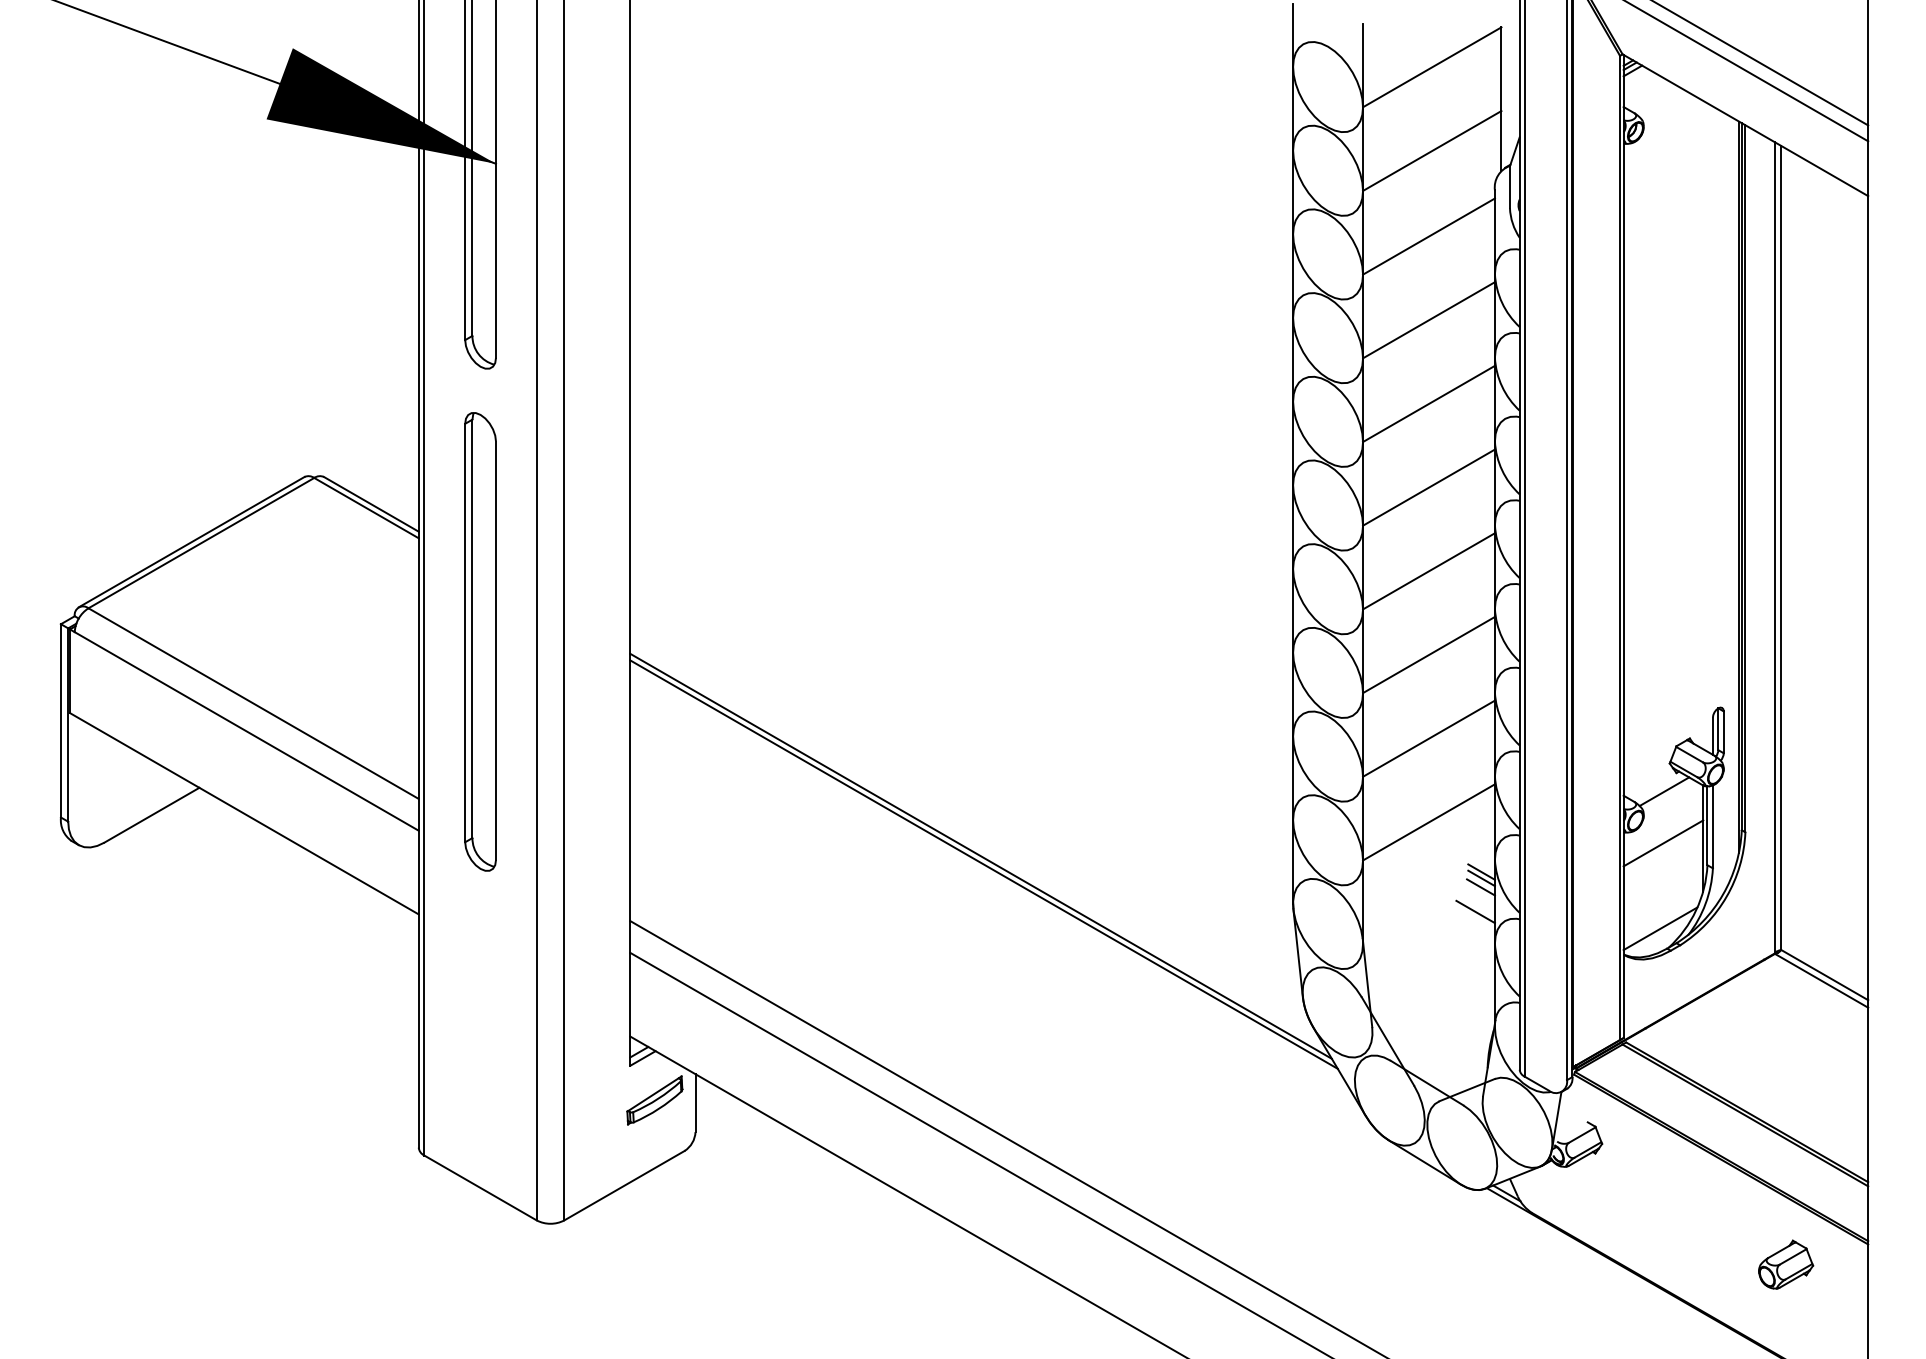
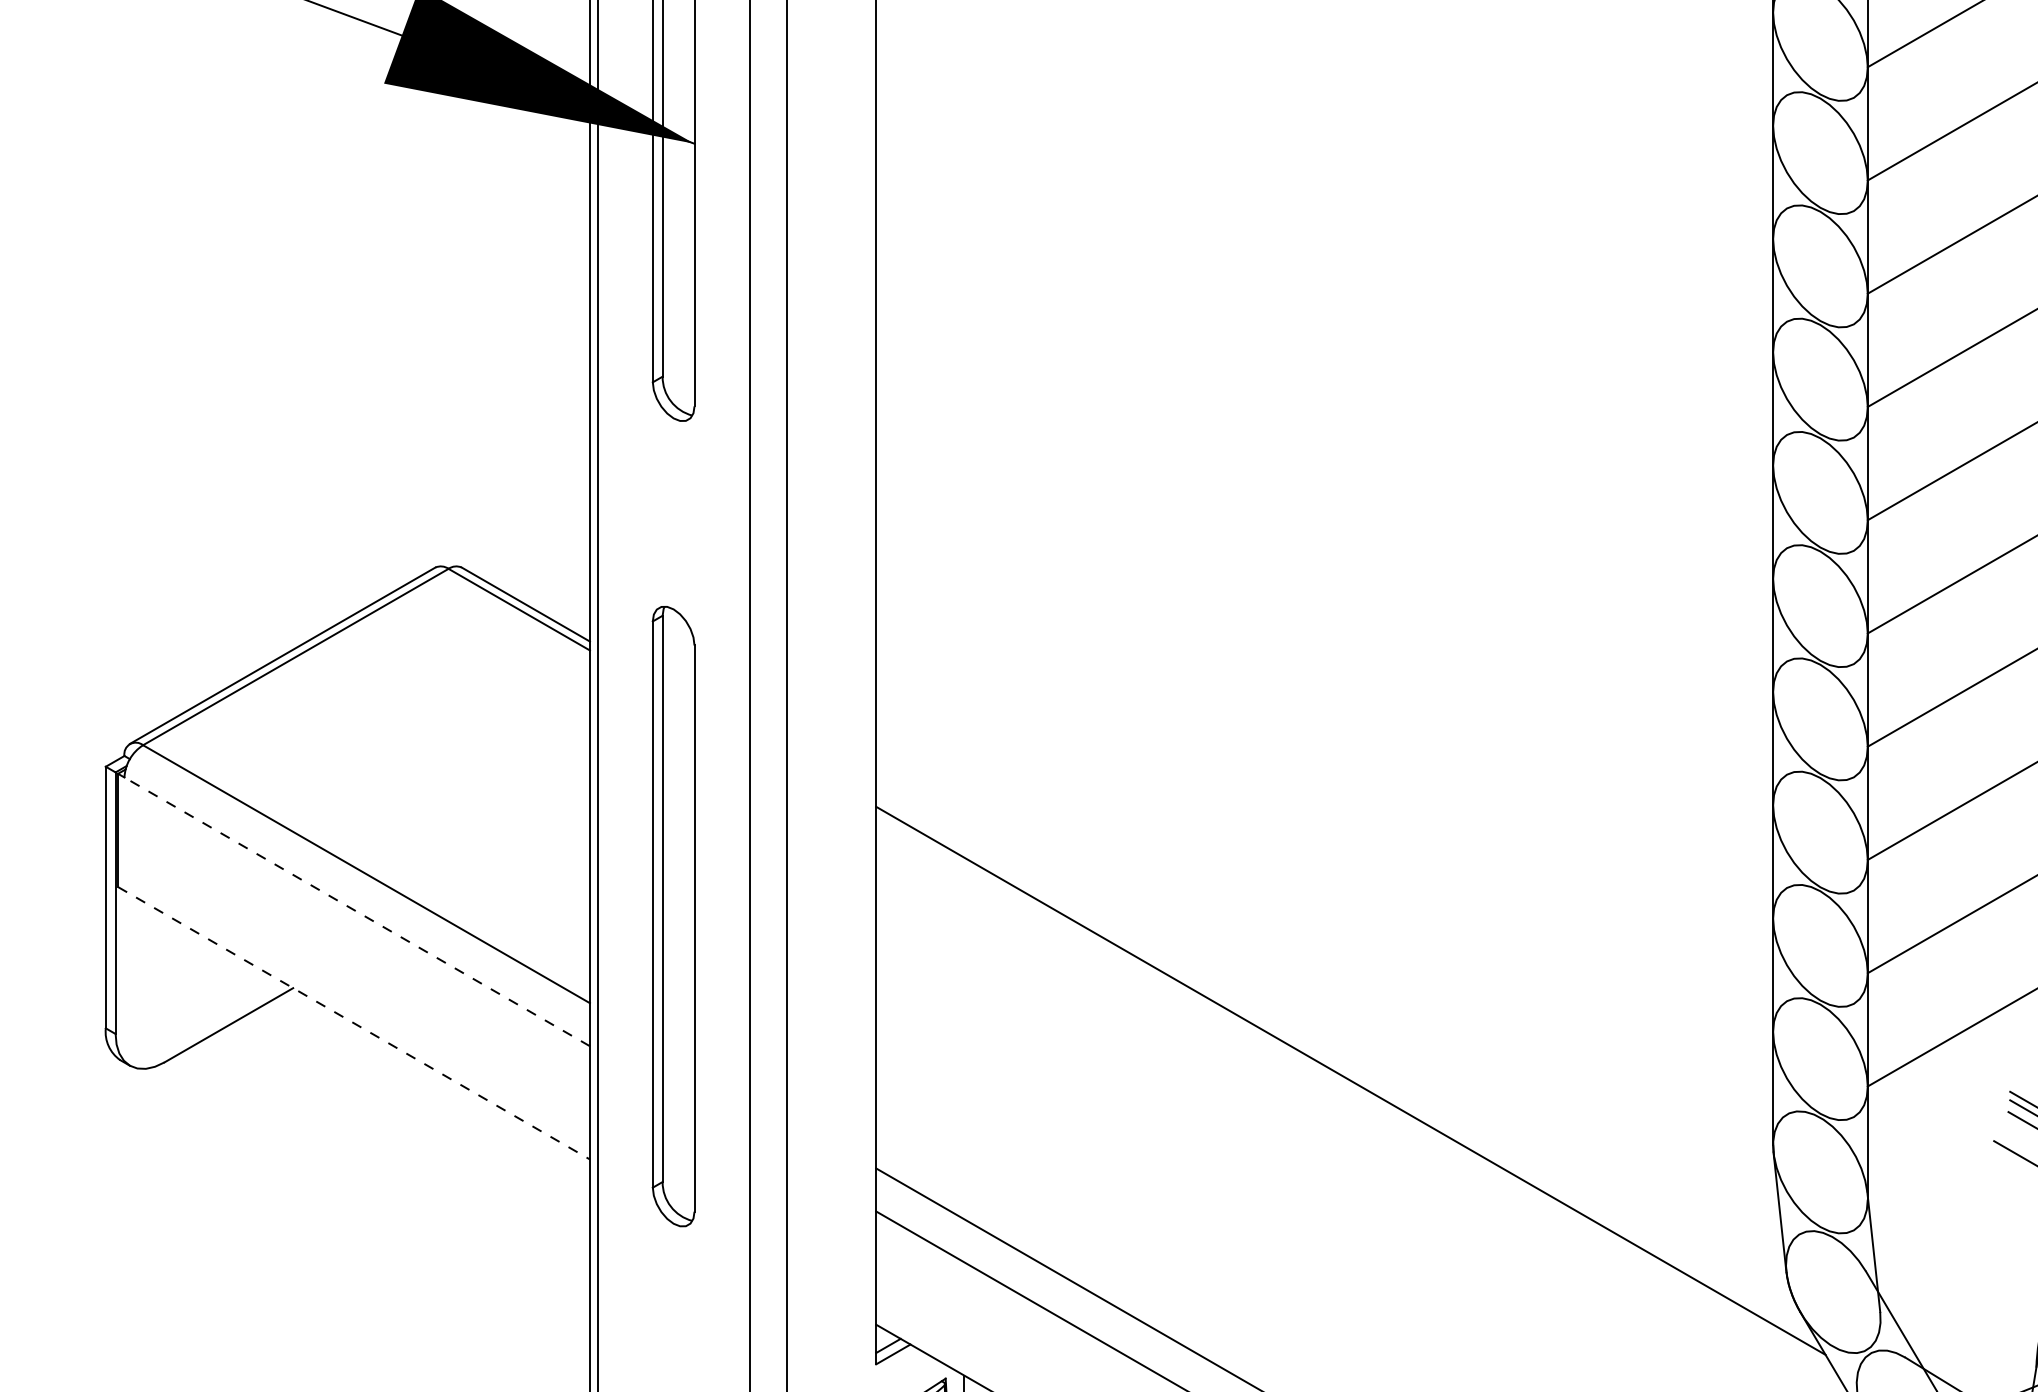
part: (480, 641) -> (673, 916), moved
line: (246, 731) -> (356, 911), solid -> dashed
line: (244, 814) -> (354, 1024), solid -> dashed
line: (983, 864) -> (1354, 1091), removed

